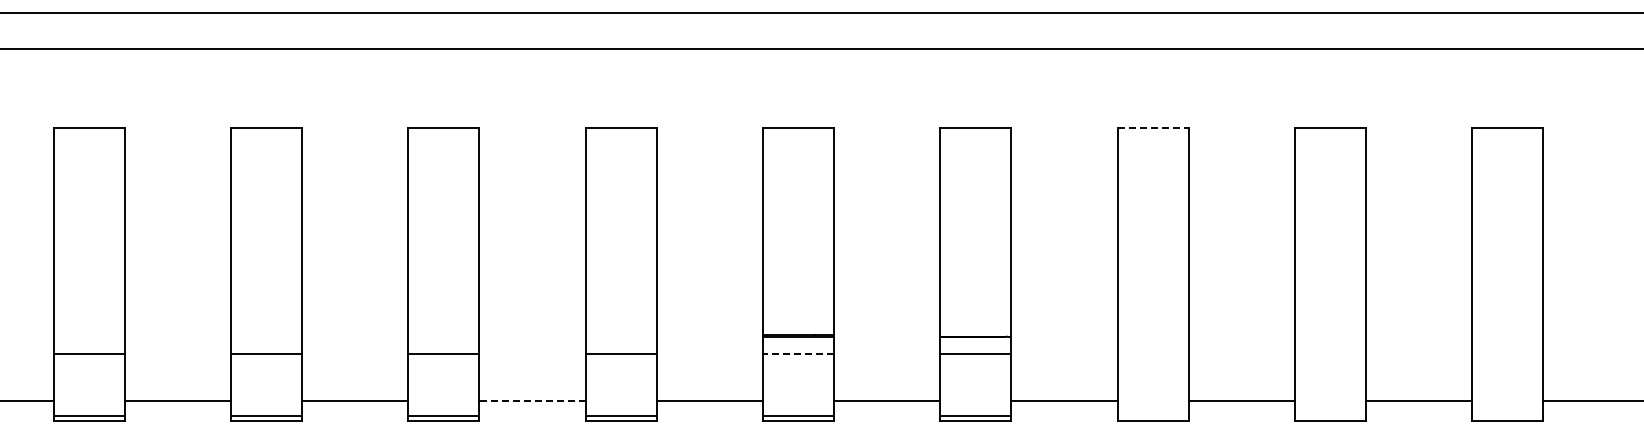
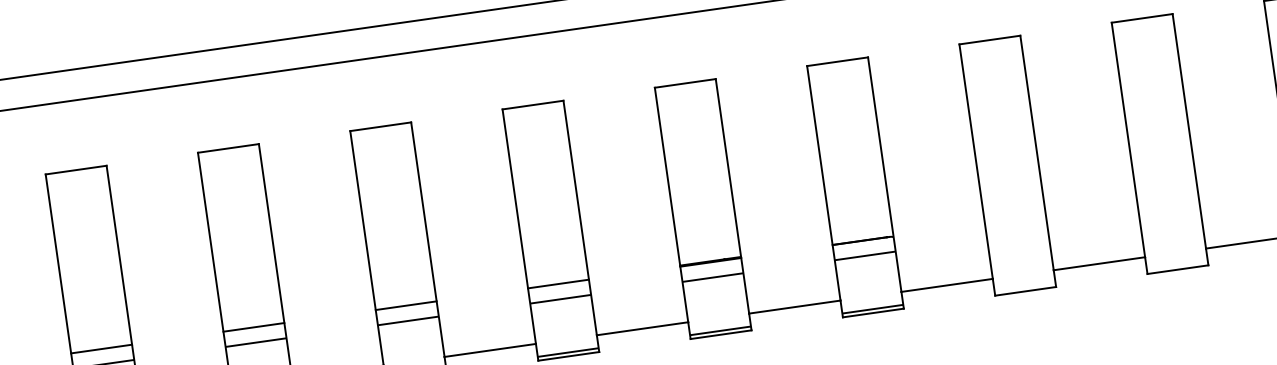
line: (1153, 128) -> (990, 40), dashed -> solid
line: (88, 336) -> (101, 348), added
line: (266, 336) -> (253, 327), added
line: (443, 336) -> (405, 305), added
line: (620, 336) -> (557, 283), added
line: (797, 354) -> (712, 277), dashed -> solid
line: (532, 401) -> (490, 350), dashed -> solid

